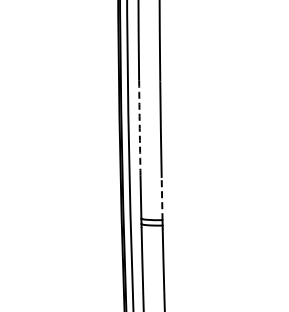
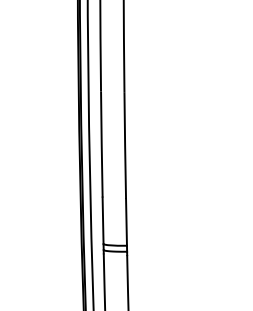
arc: (139, 128) -> (101, 144), dashed -> solid
line: (162, 198) -> (126, 221), dashed -> solid

